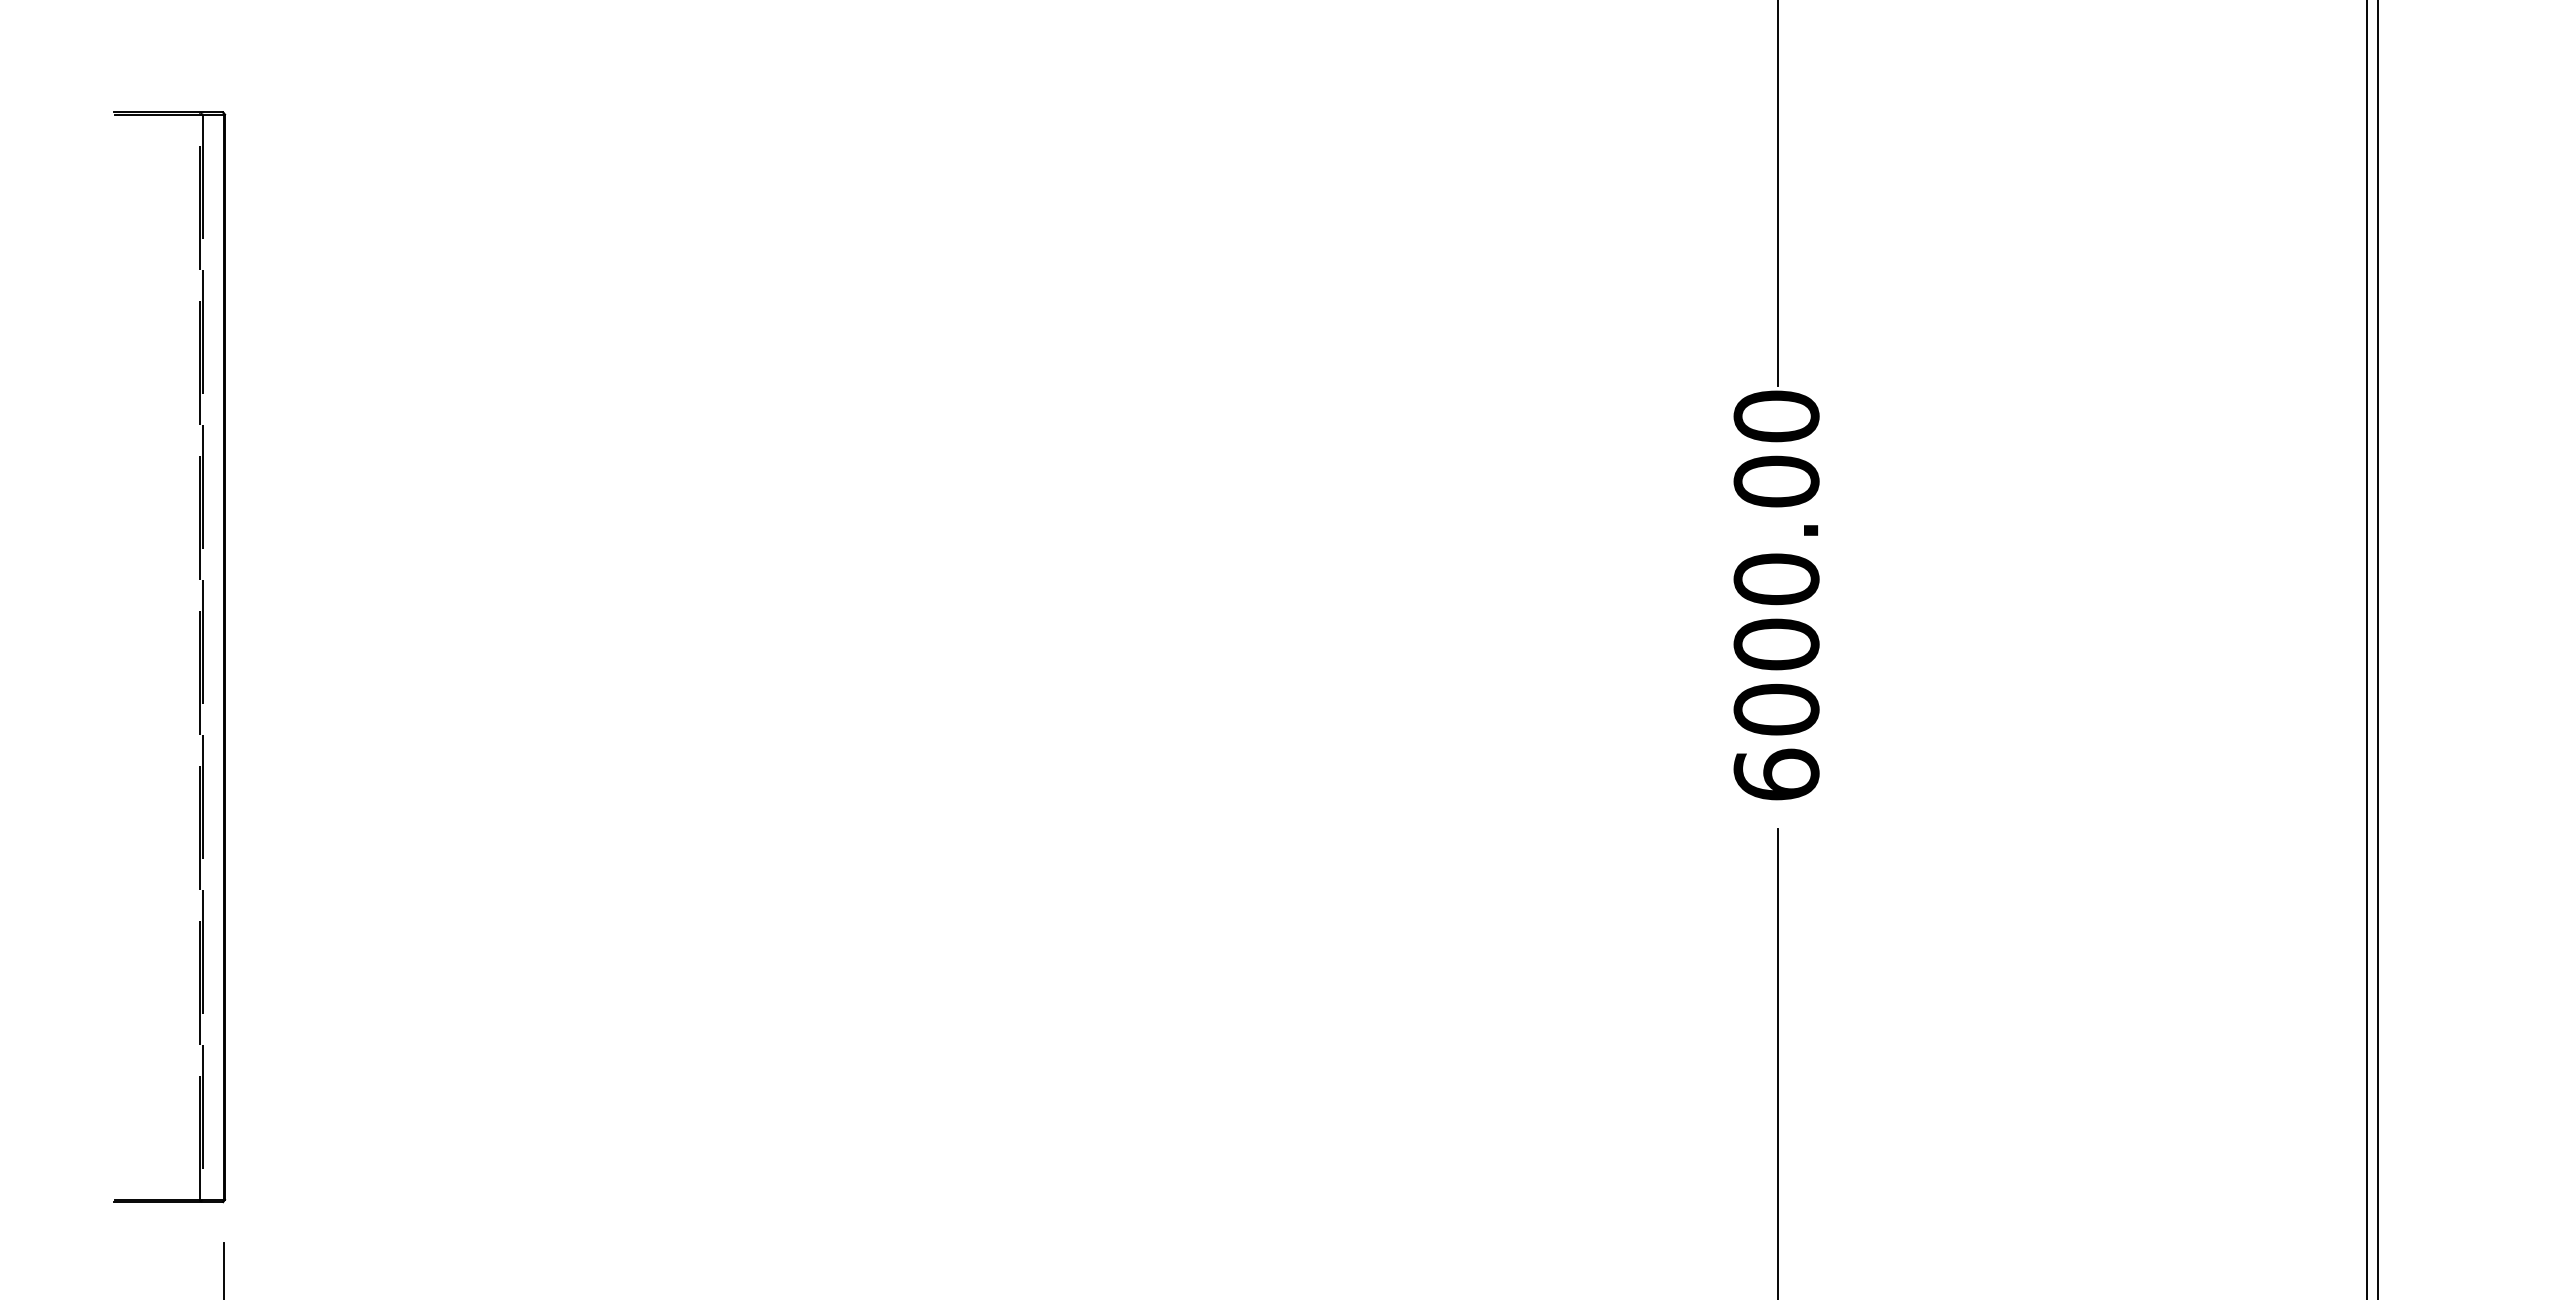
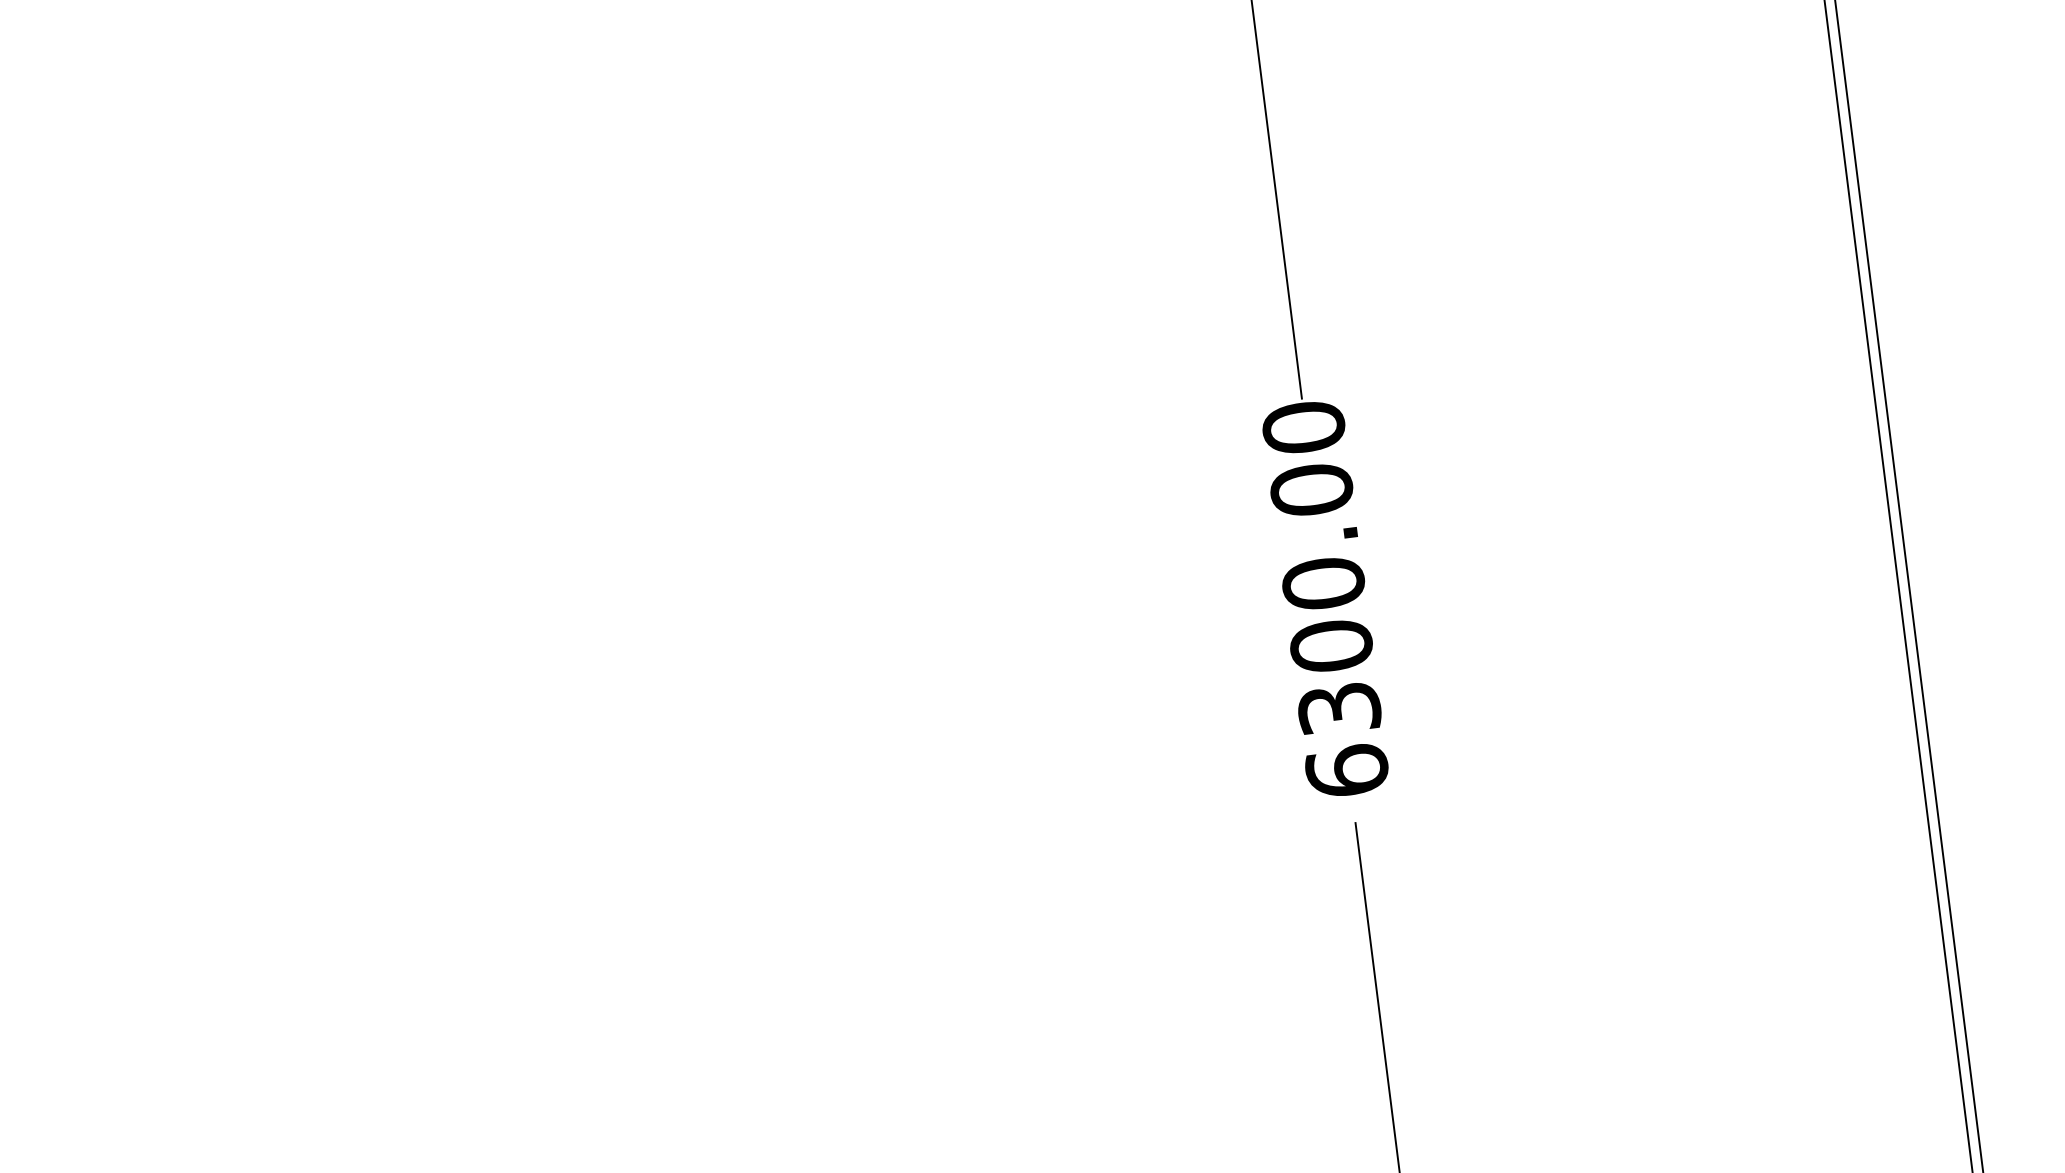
text: (1776, 709) -> (1339, 708), 6000.00 -> 6300.00

